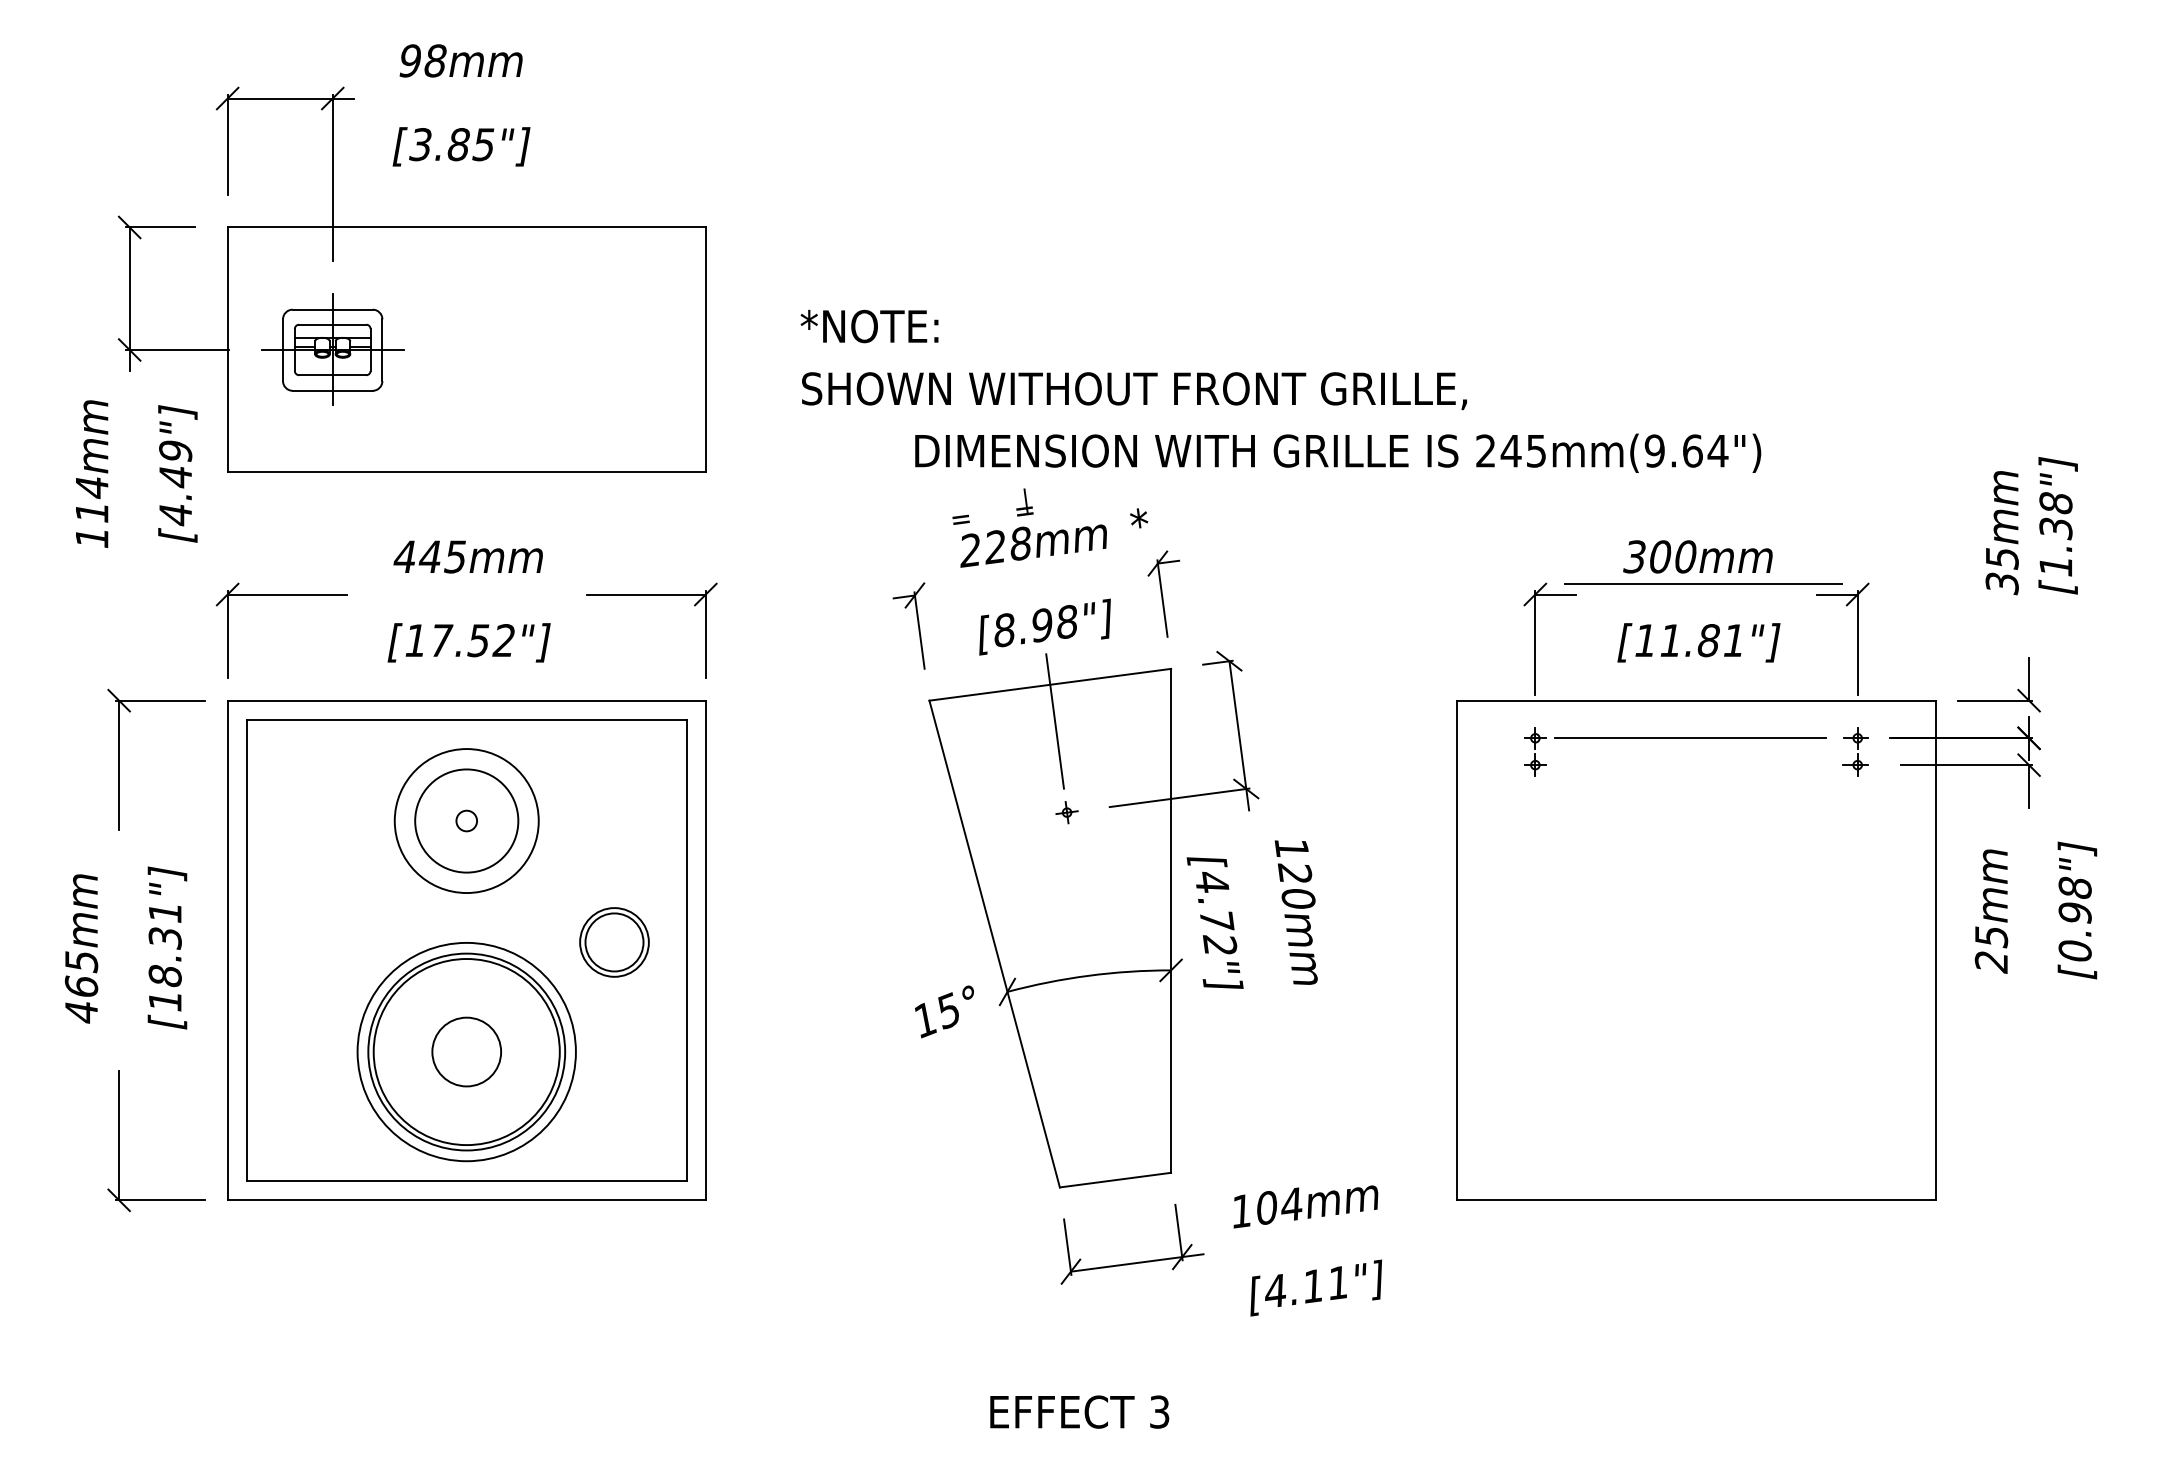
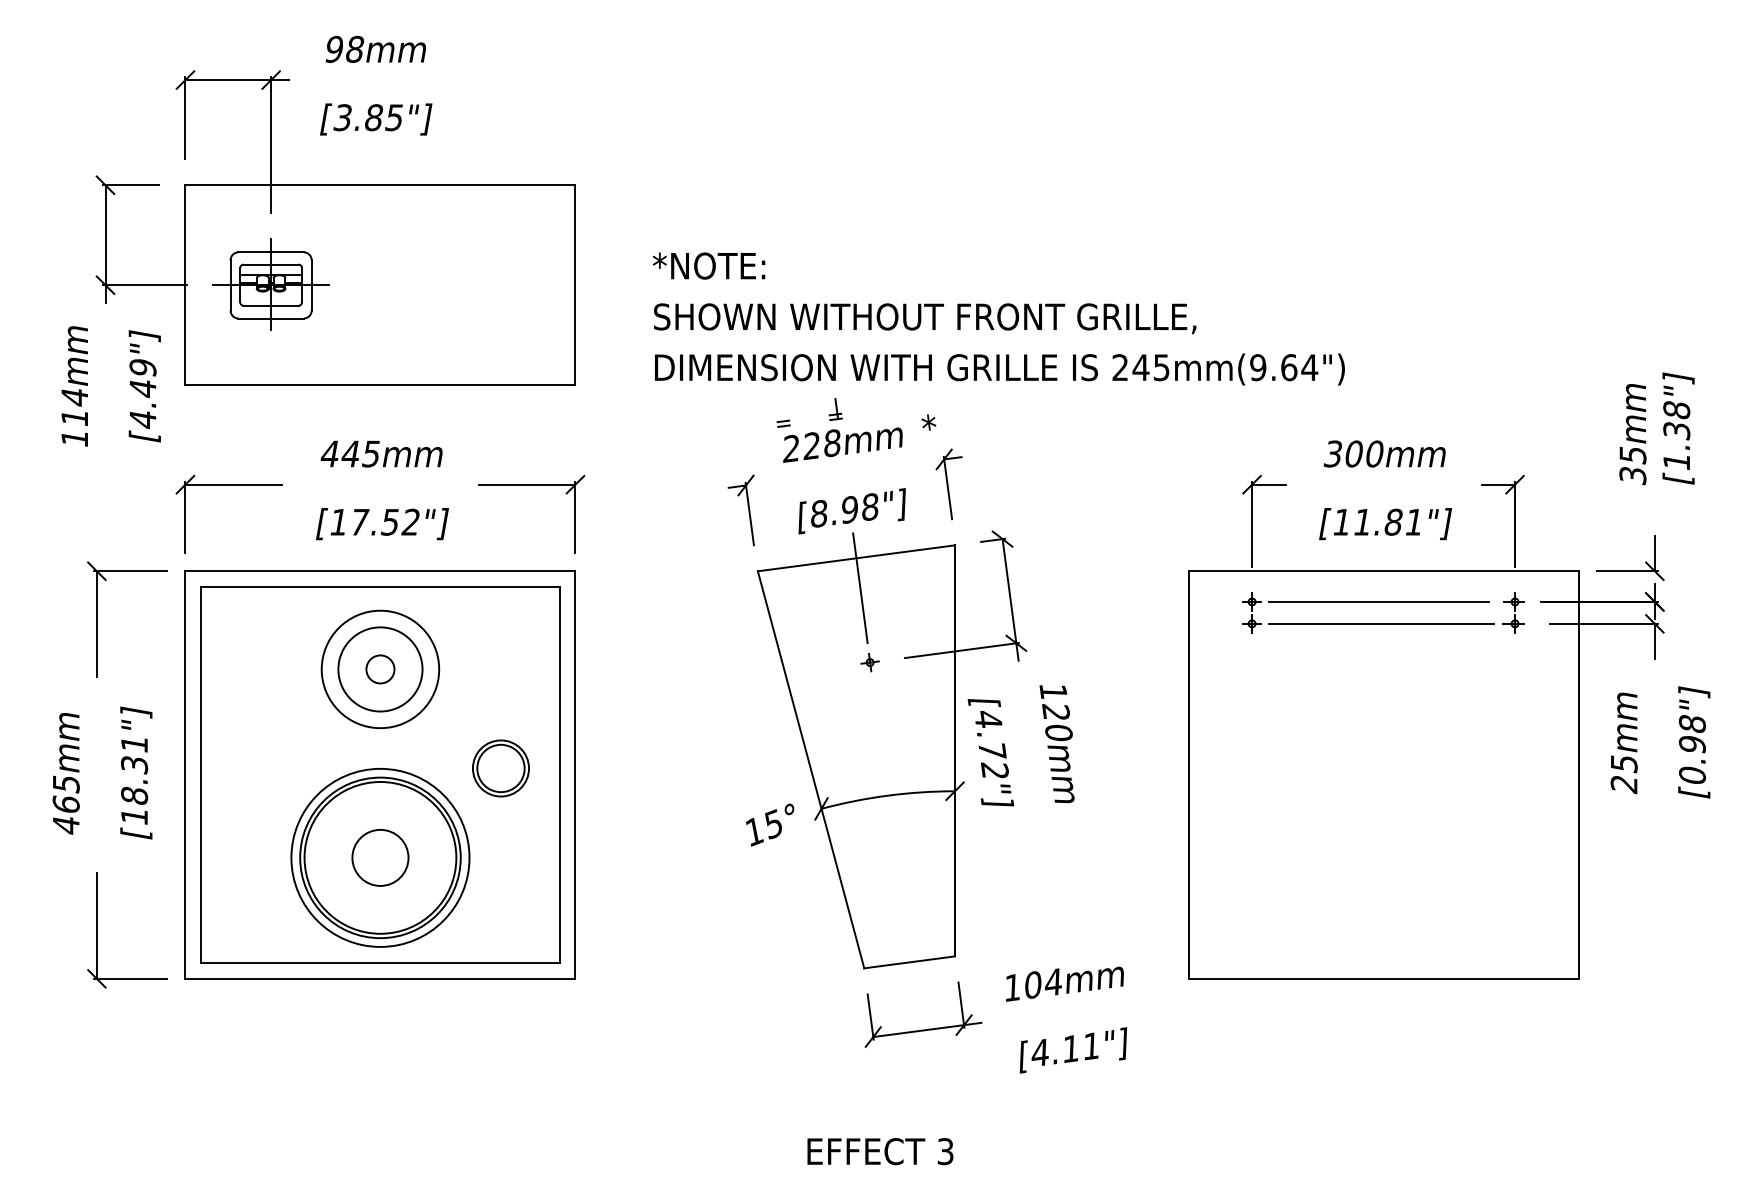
text: (1338, 452) -> (1000, 368), moved
line: (1703, 583) -> (1381, 623), moved
circle: (466, 820) -> (380, 669), size x1.67

